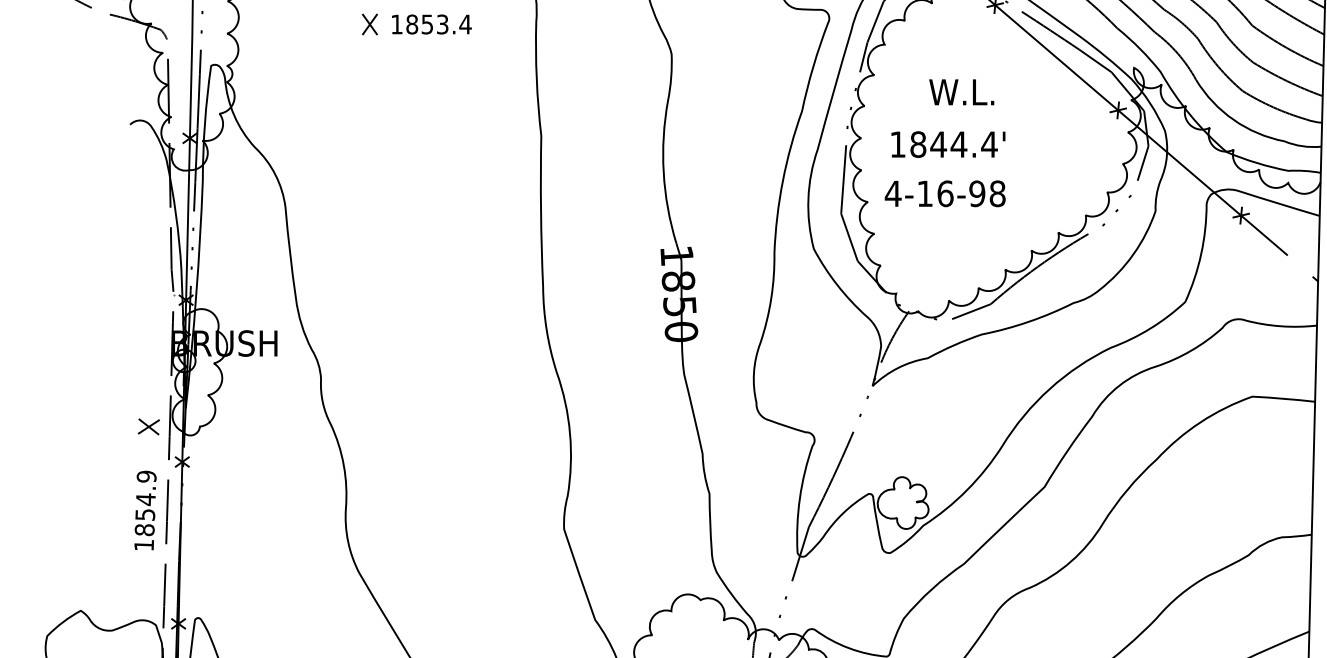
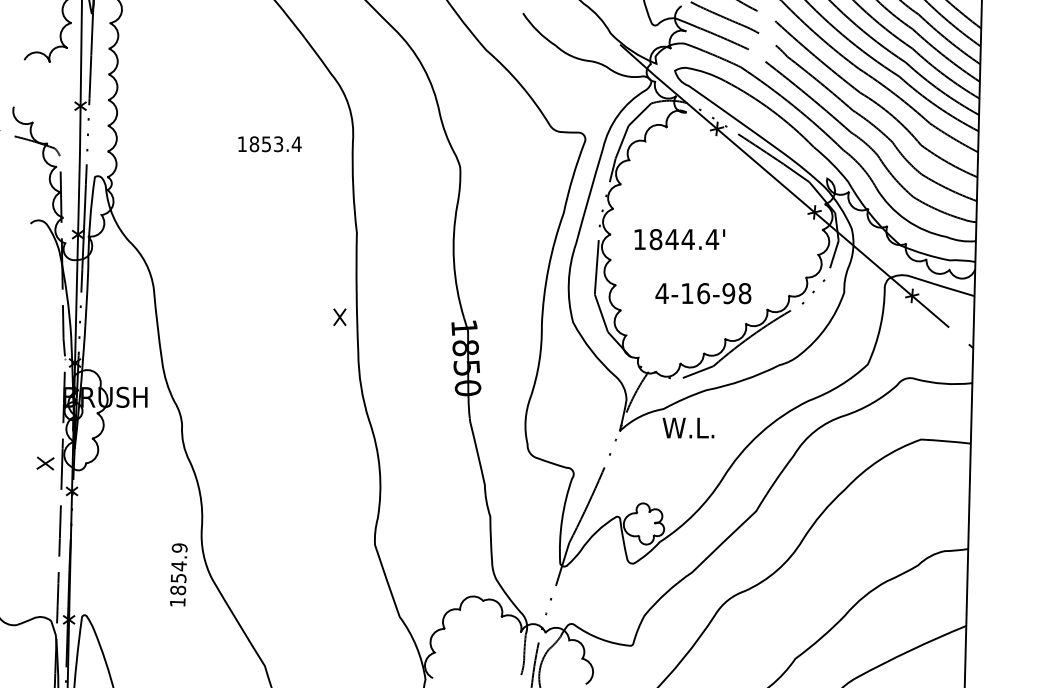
part: (369, 23) -> (339, 316), moved
text: (961, 91) -> (688, 427), moved
text: (945, 193) -> (703, 293), moved
text: (145, 510) -> (178, 574), moved

